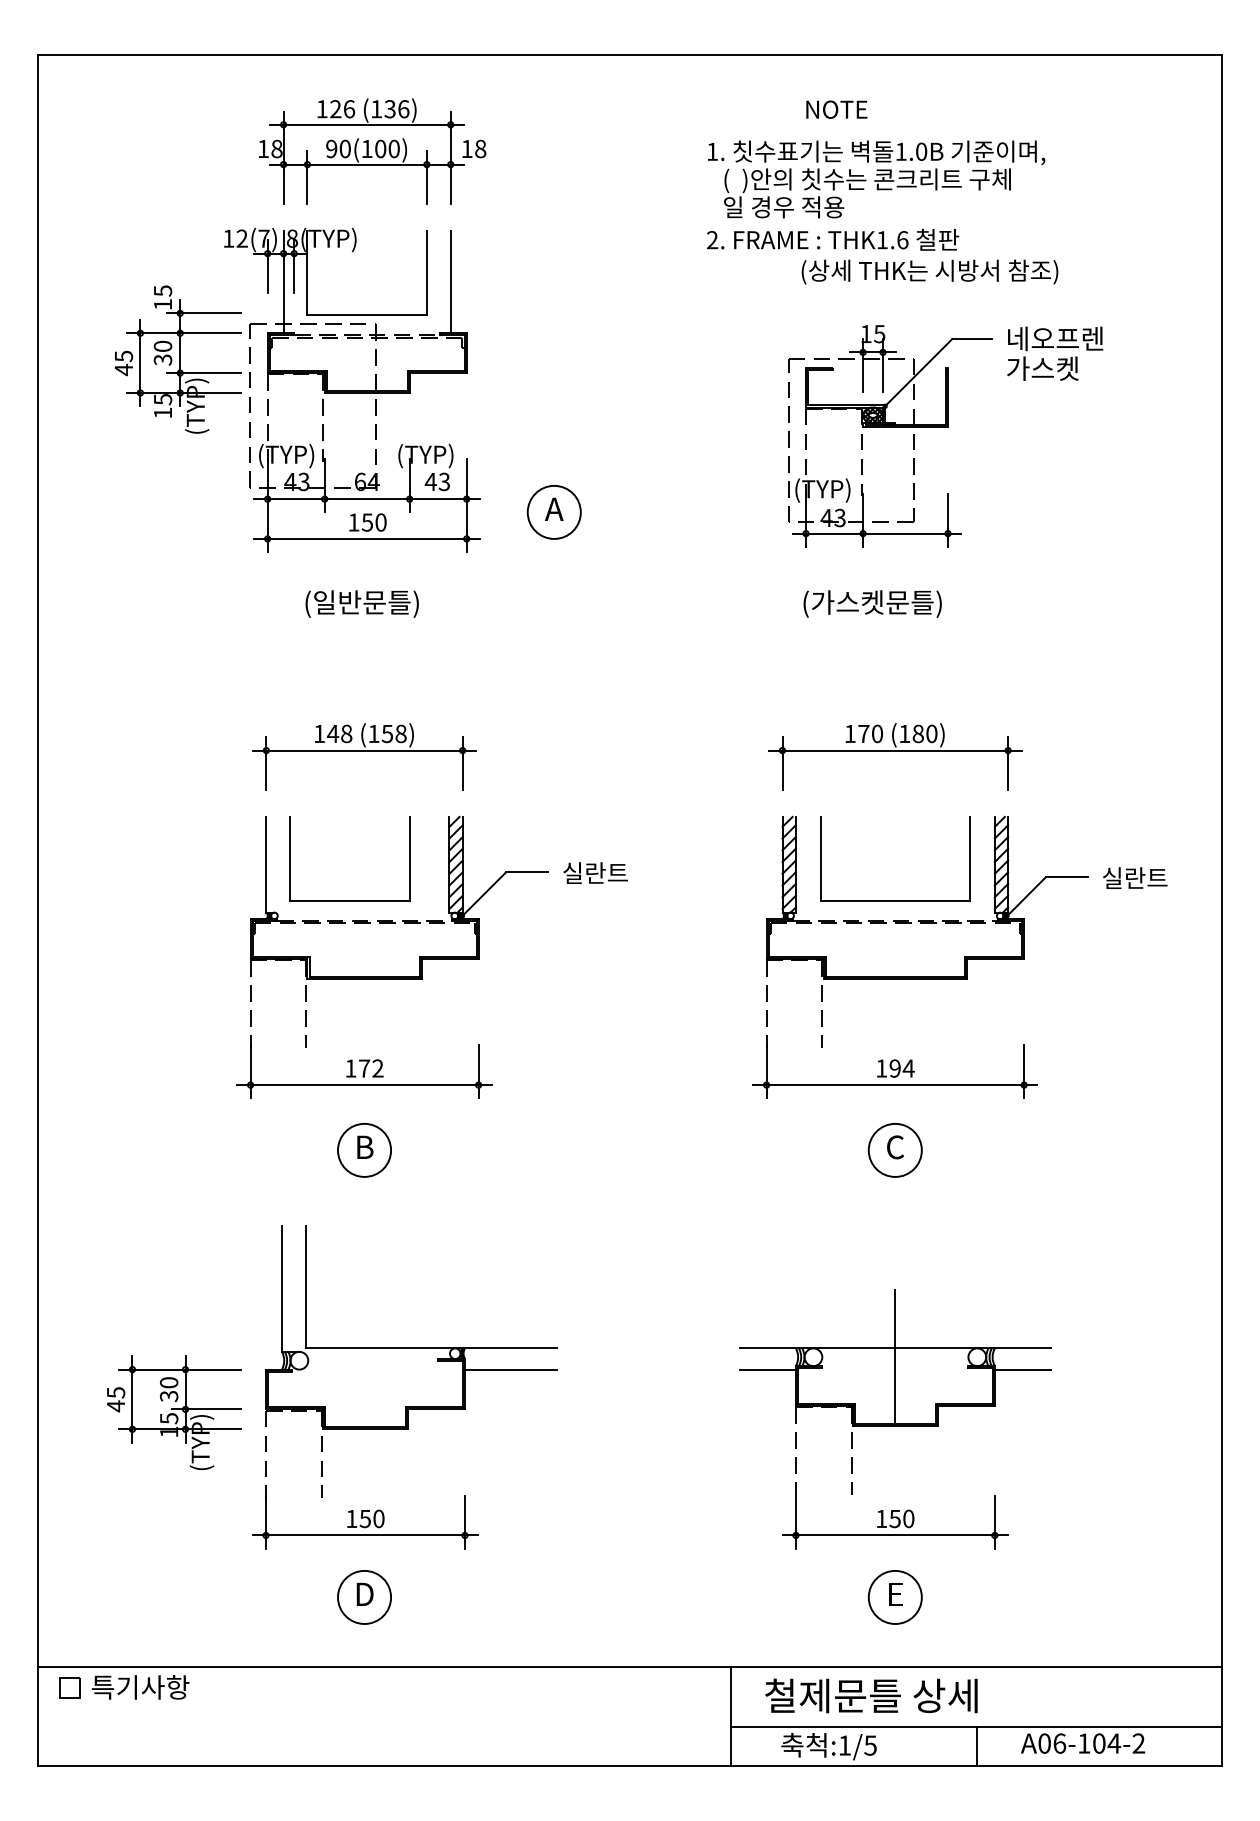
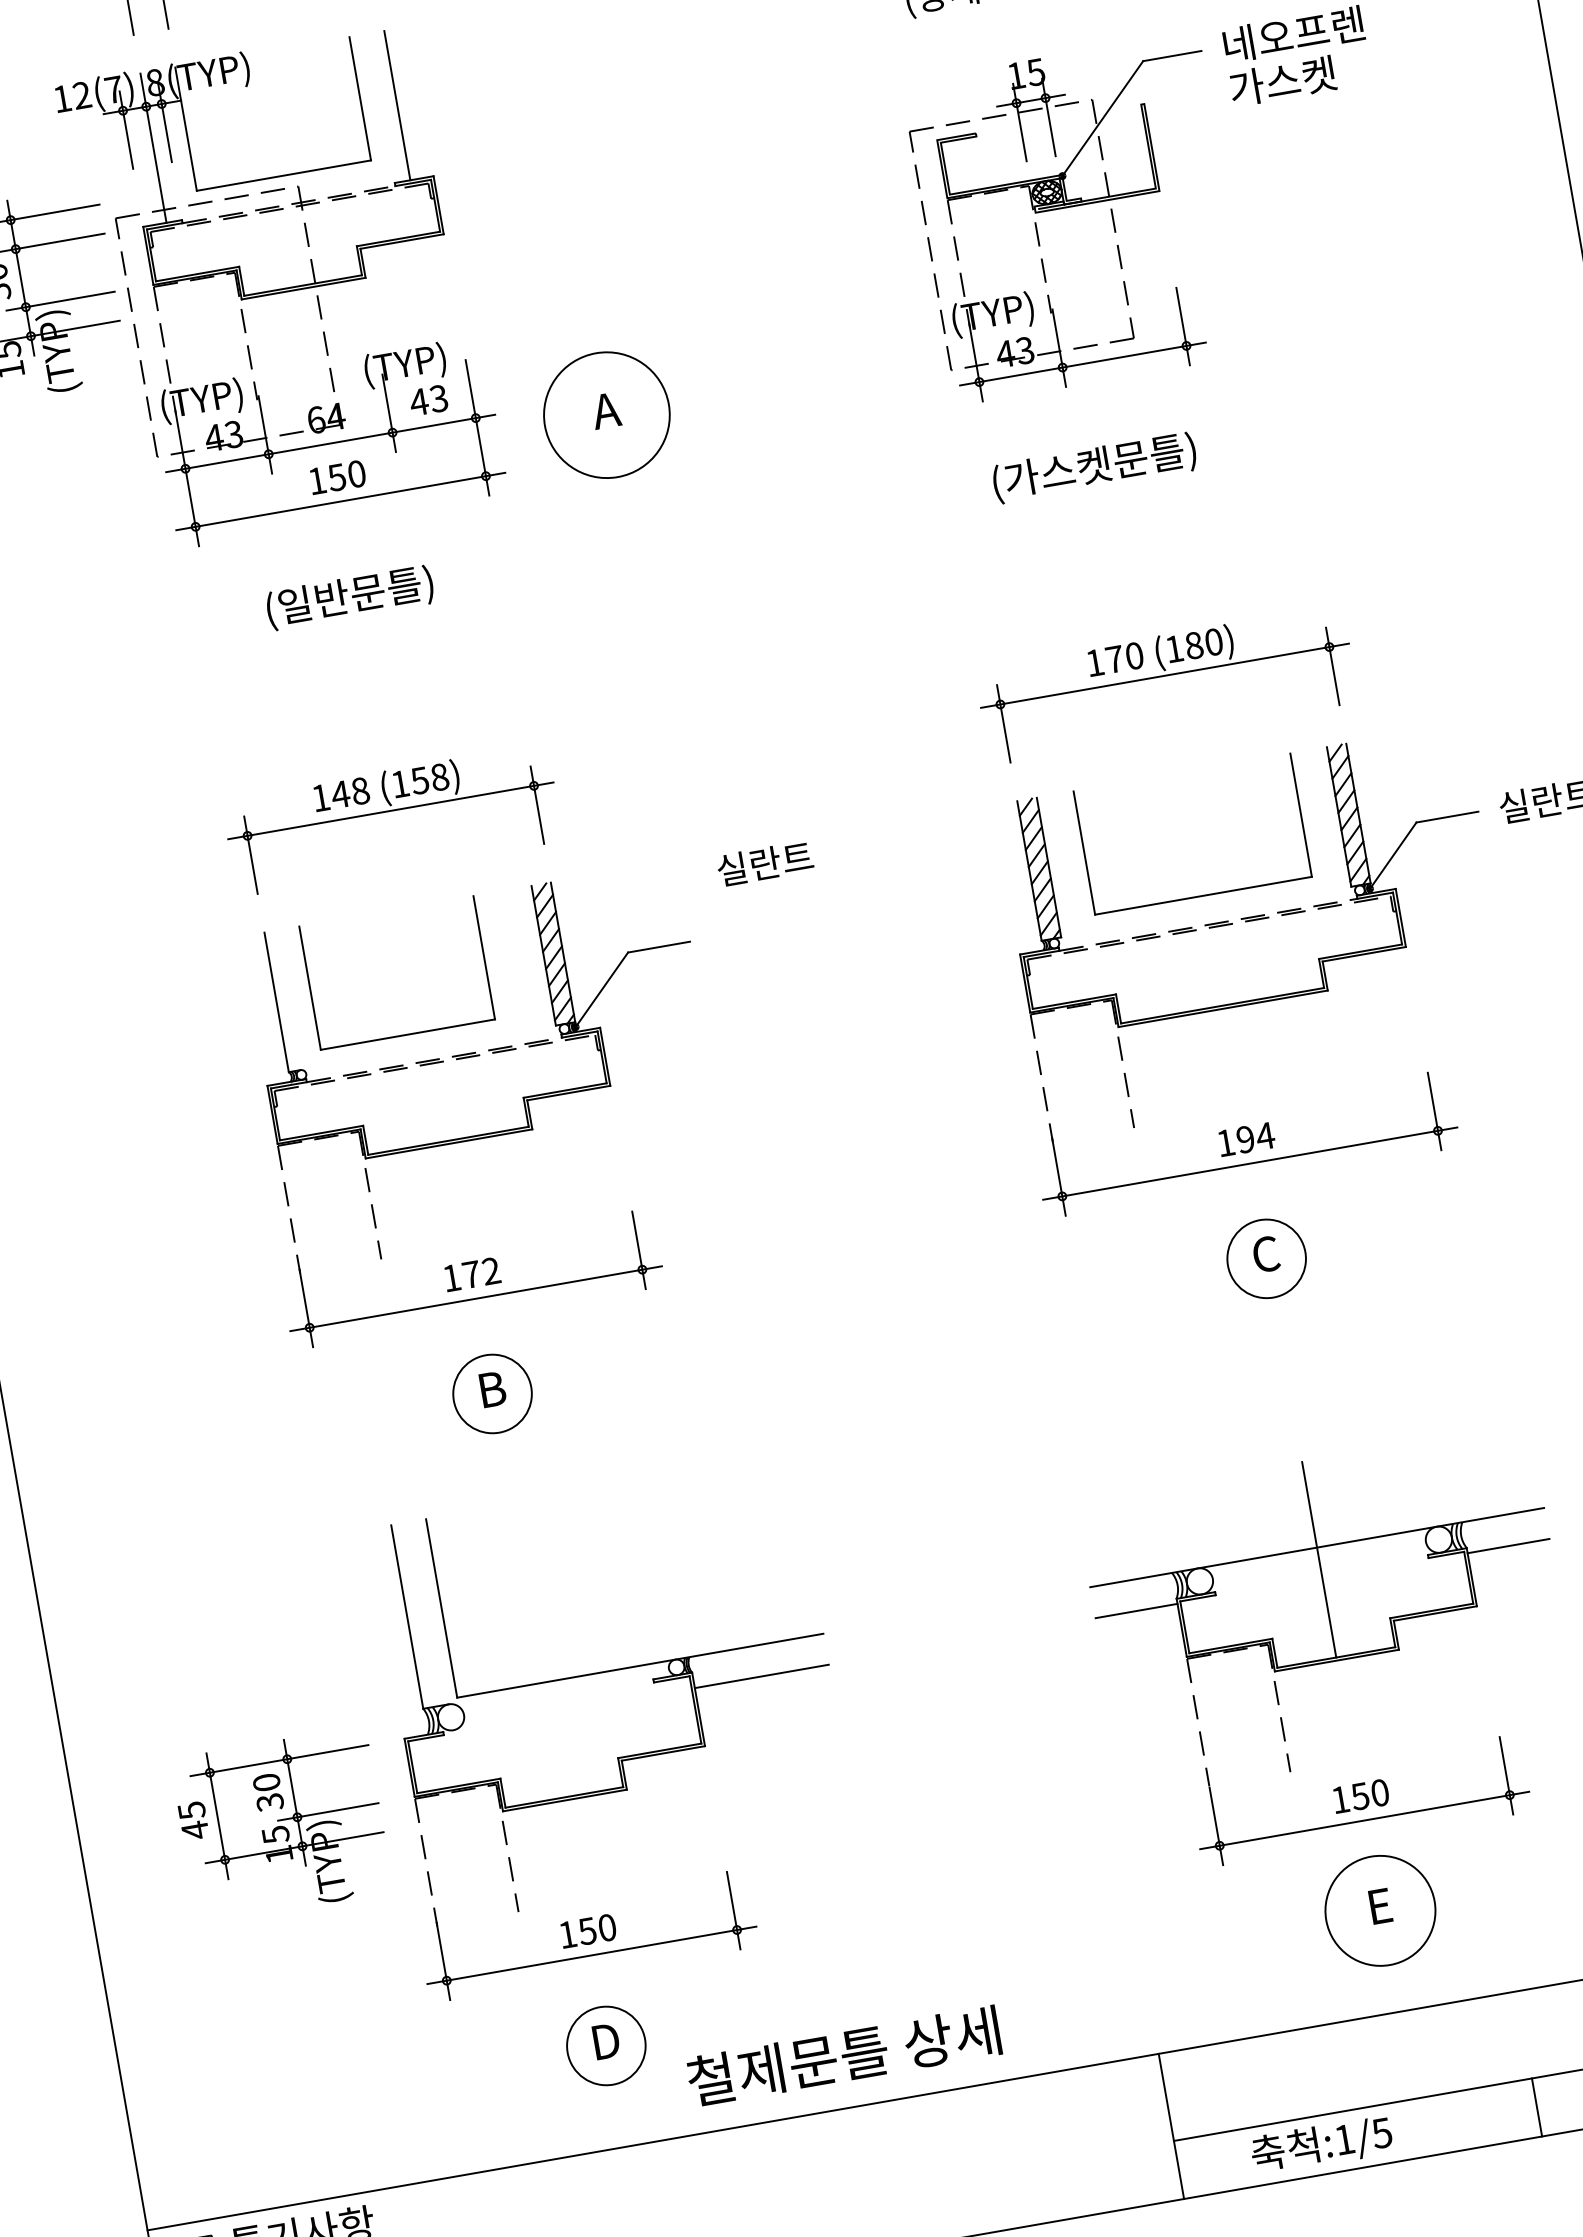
circle: (553, 511) -> (605, 414), size x1.6
text: (595, 872) -> (764, 862), moved
circle: (894, 1596) -> (1379, 1909), size x1.4
text: (871, 1695) -> (843, 2055), moved

